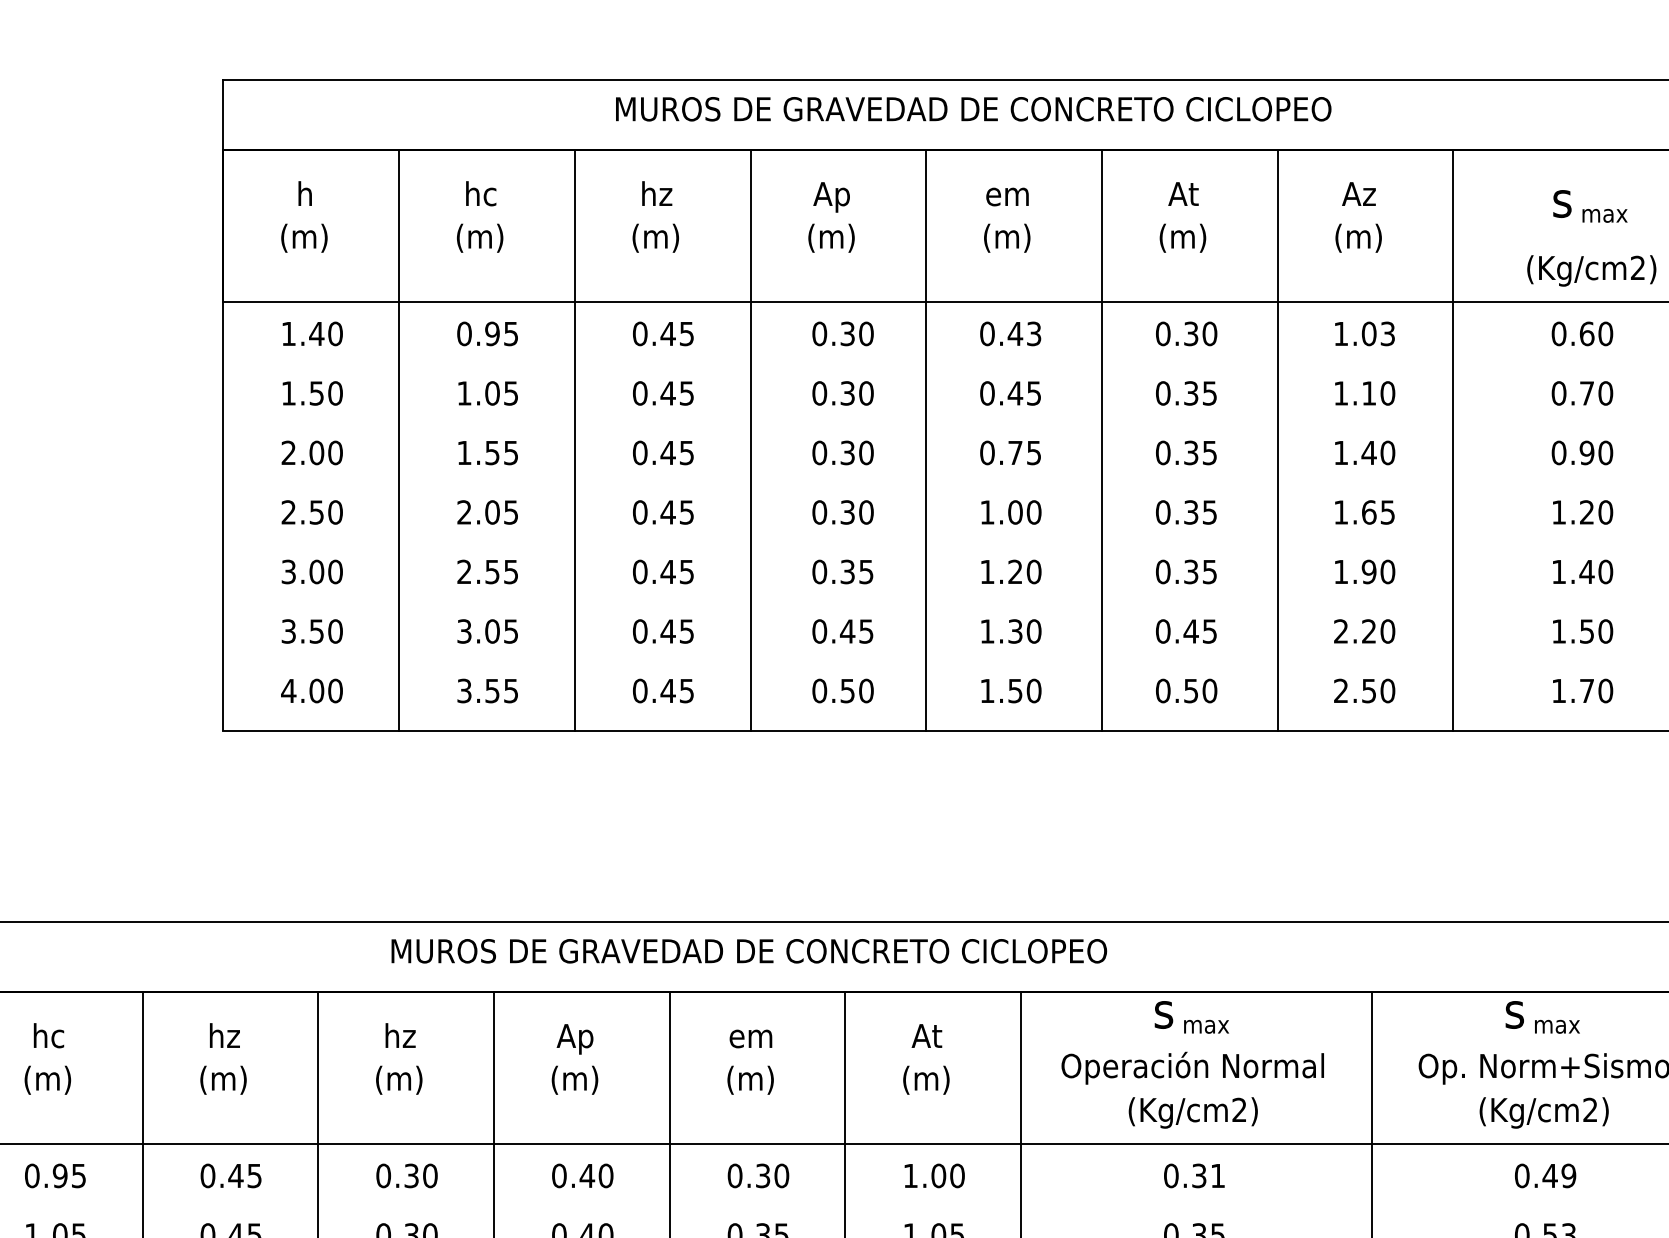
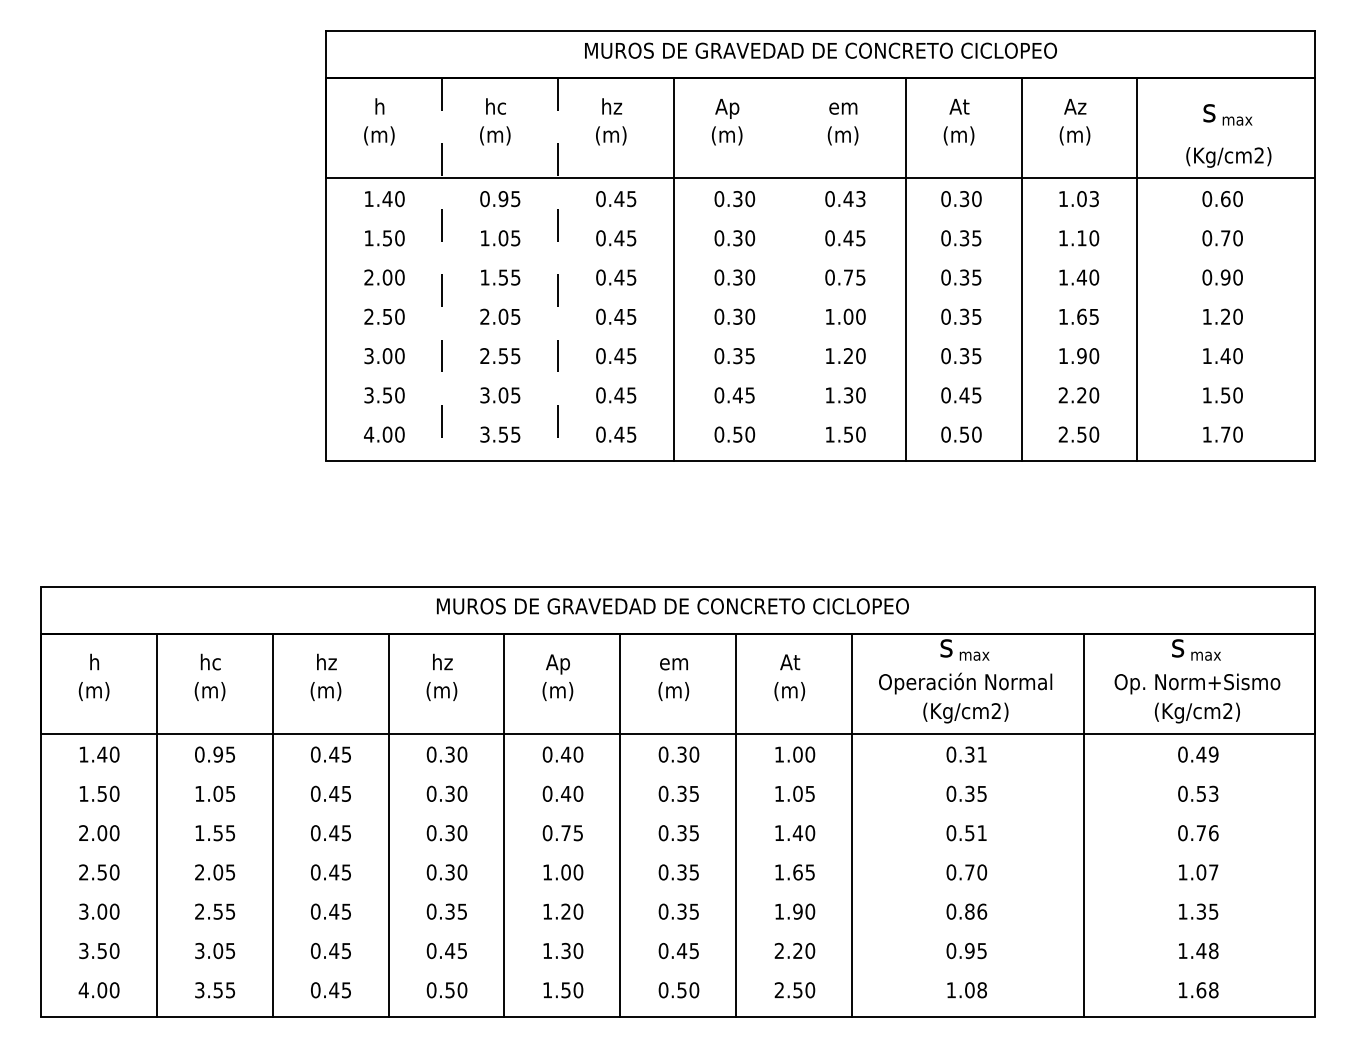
line: (398, 440) -> (441, 269), solid -> dashed
line: (574, 440) -> (557, 269), solid -> dashed
line: (925, 440) -> (789, 269), removed

